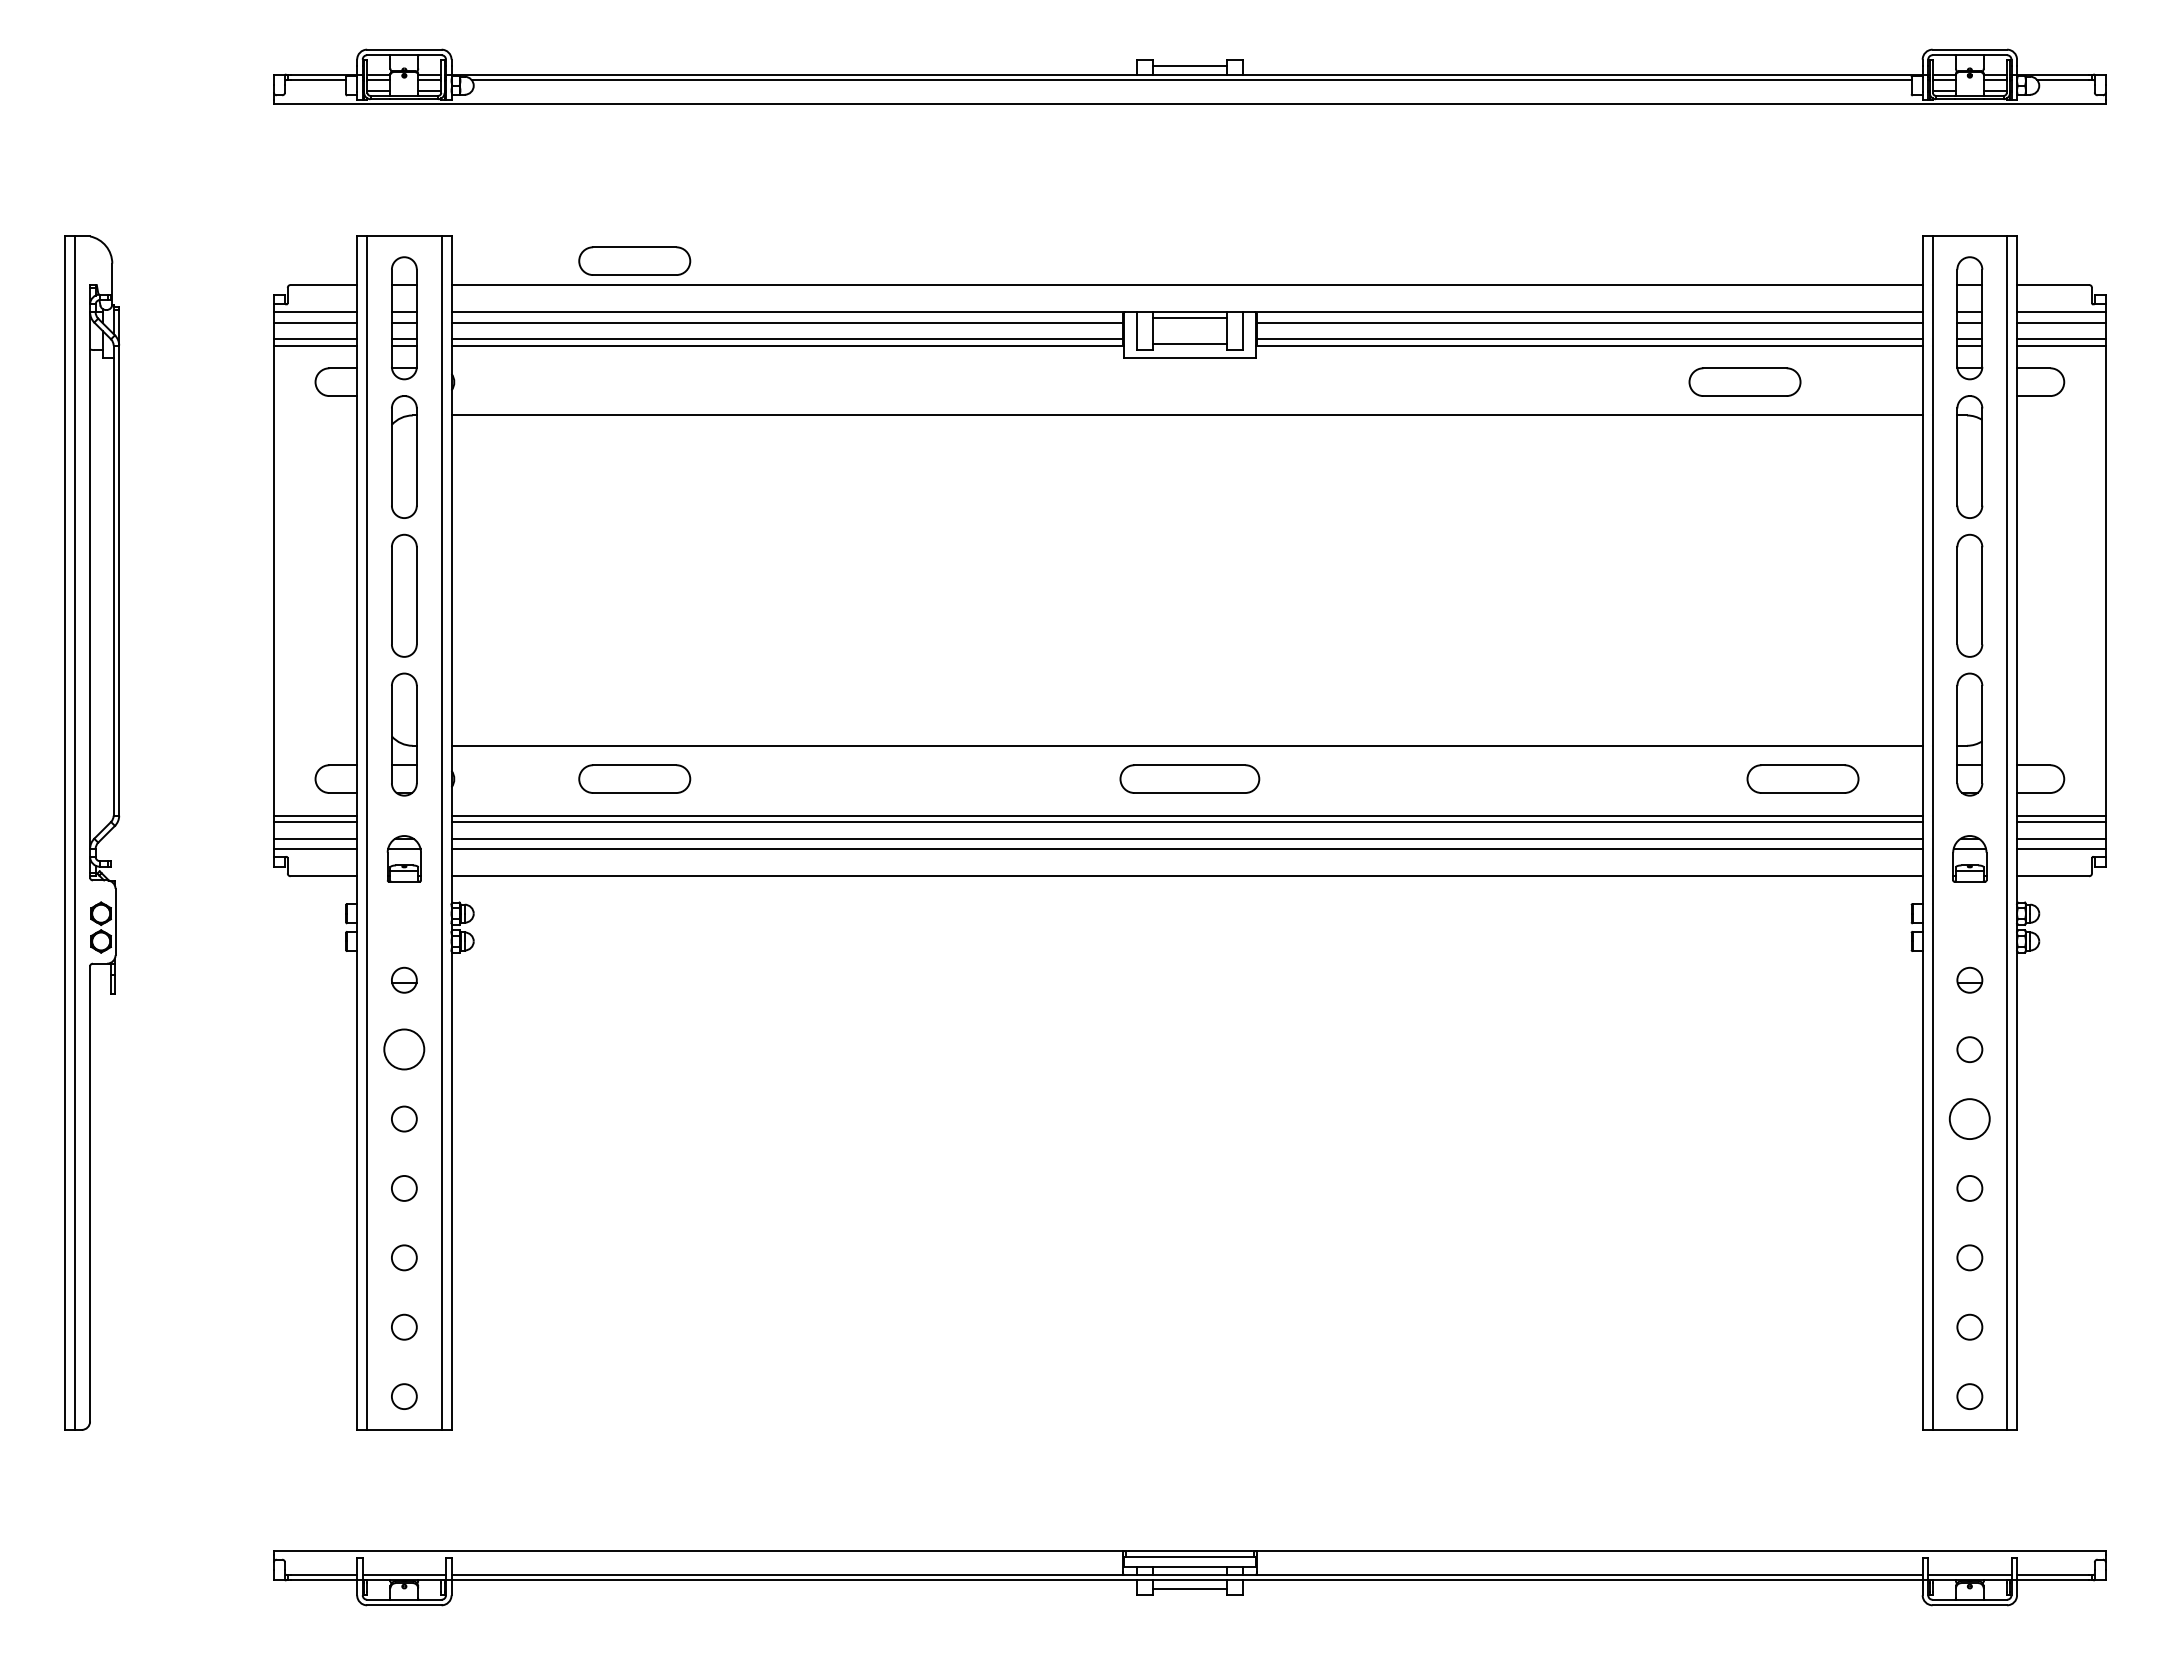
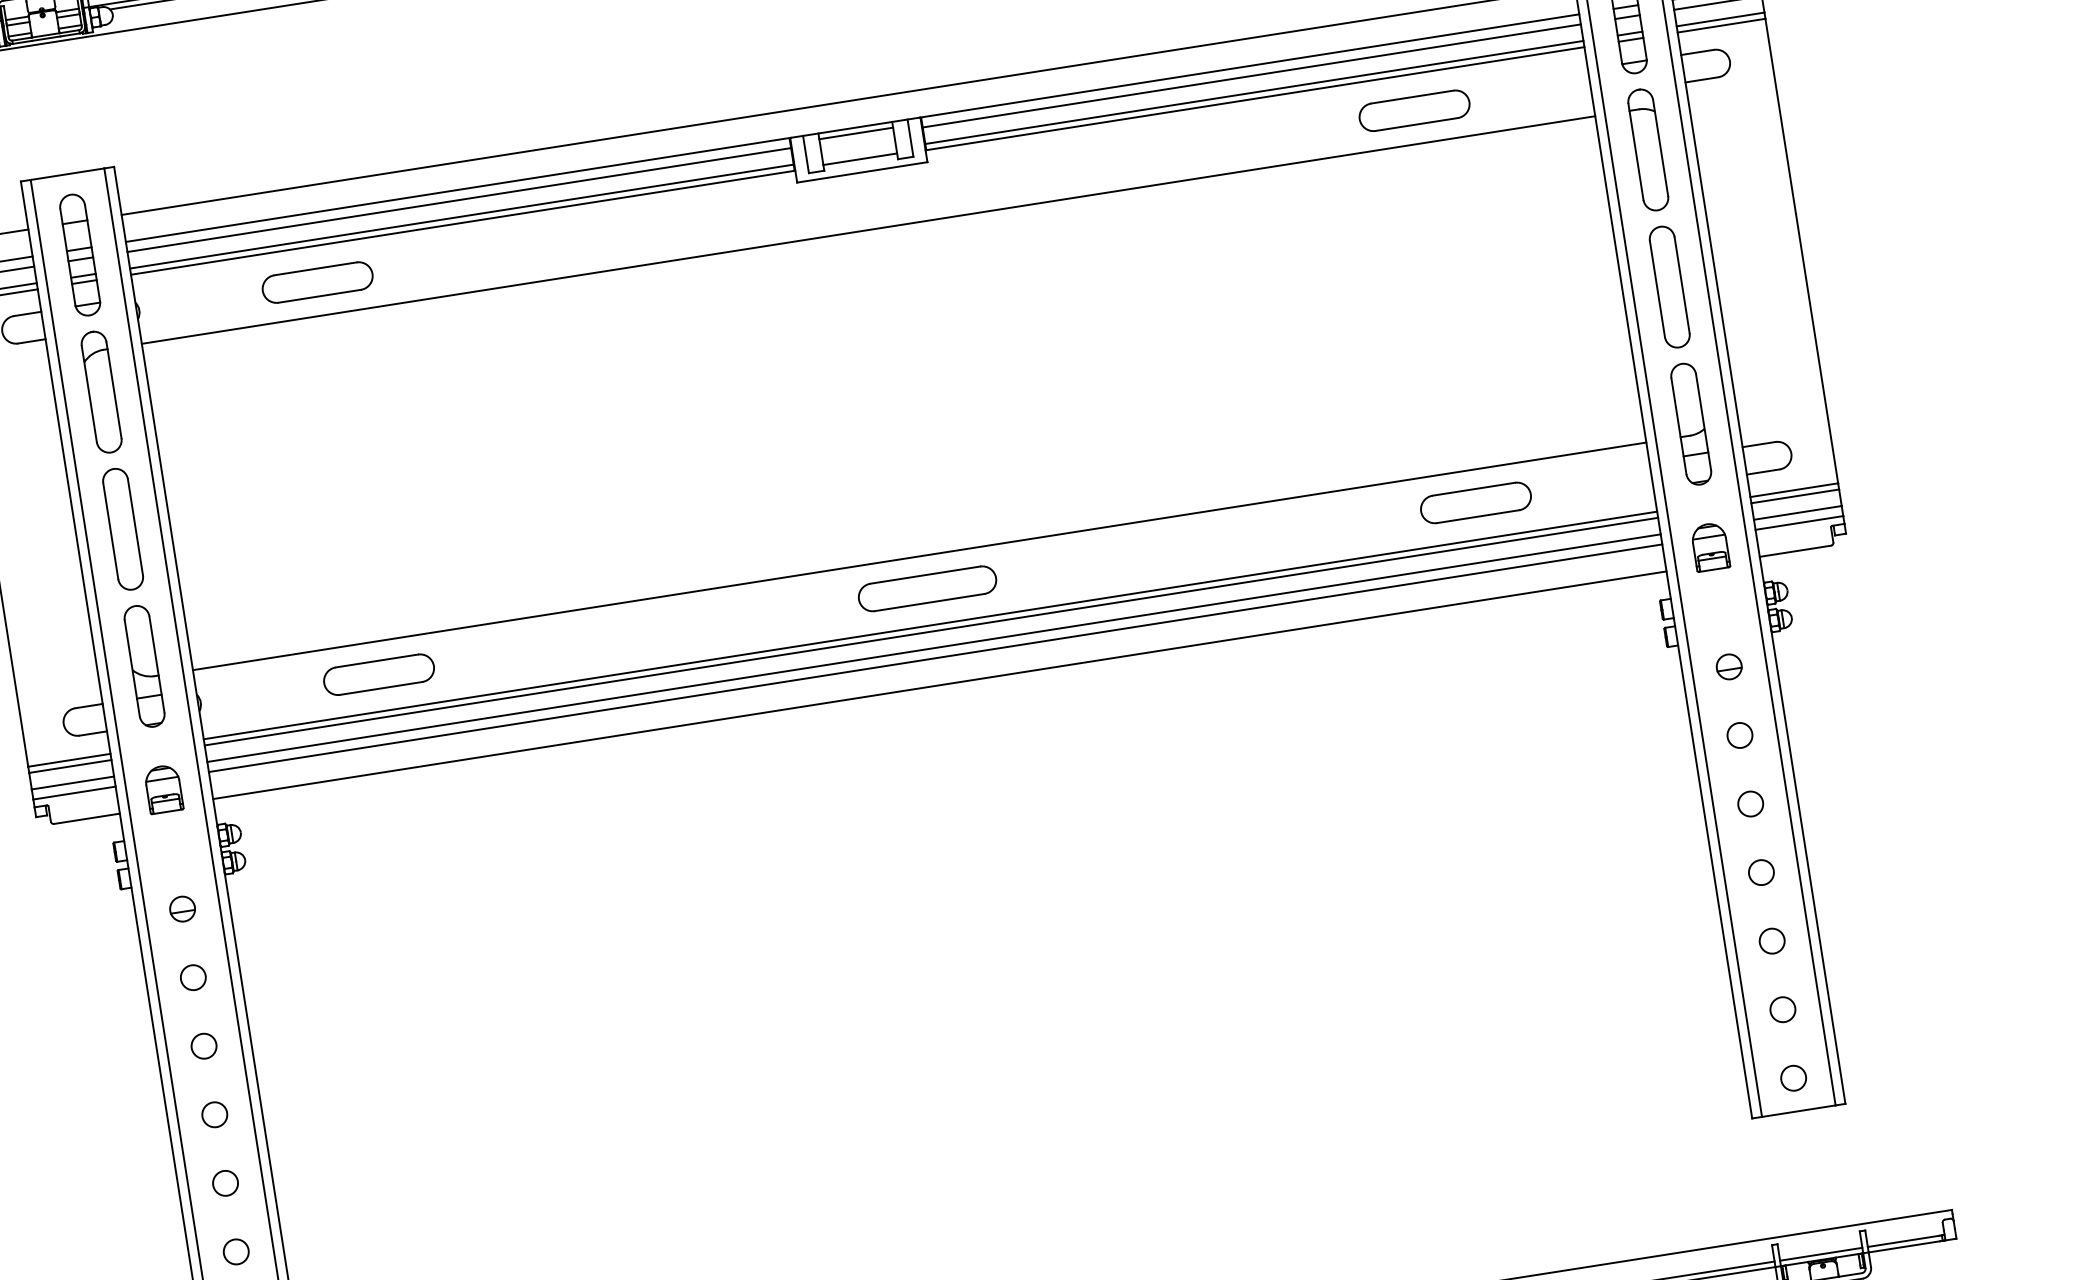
part: (634, 260) -> (317, 281), moved
part: (1802, 778) -> (1475, 502), moved
circle: (404, 1049) -> (193, 977), size x0.62
circle: (1969, 1118) -> (1750, 803), size x0.62

